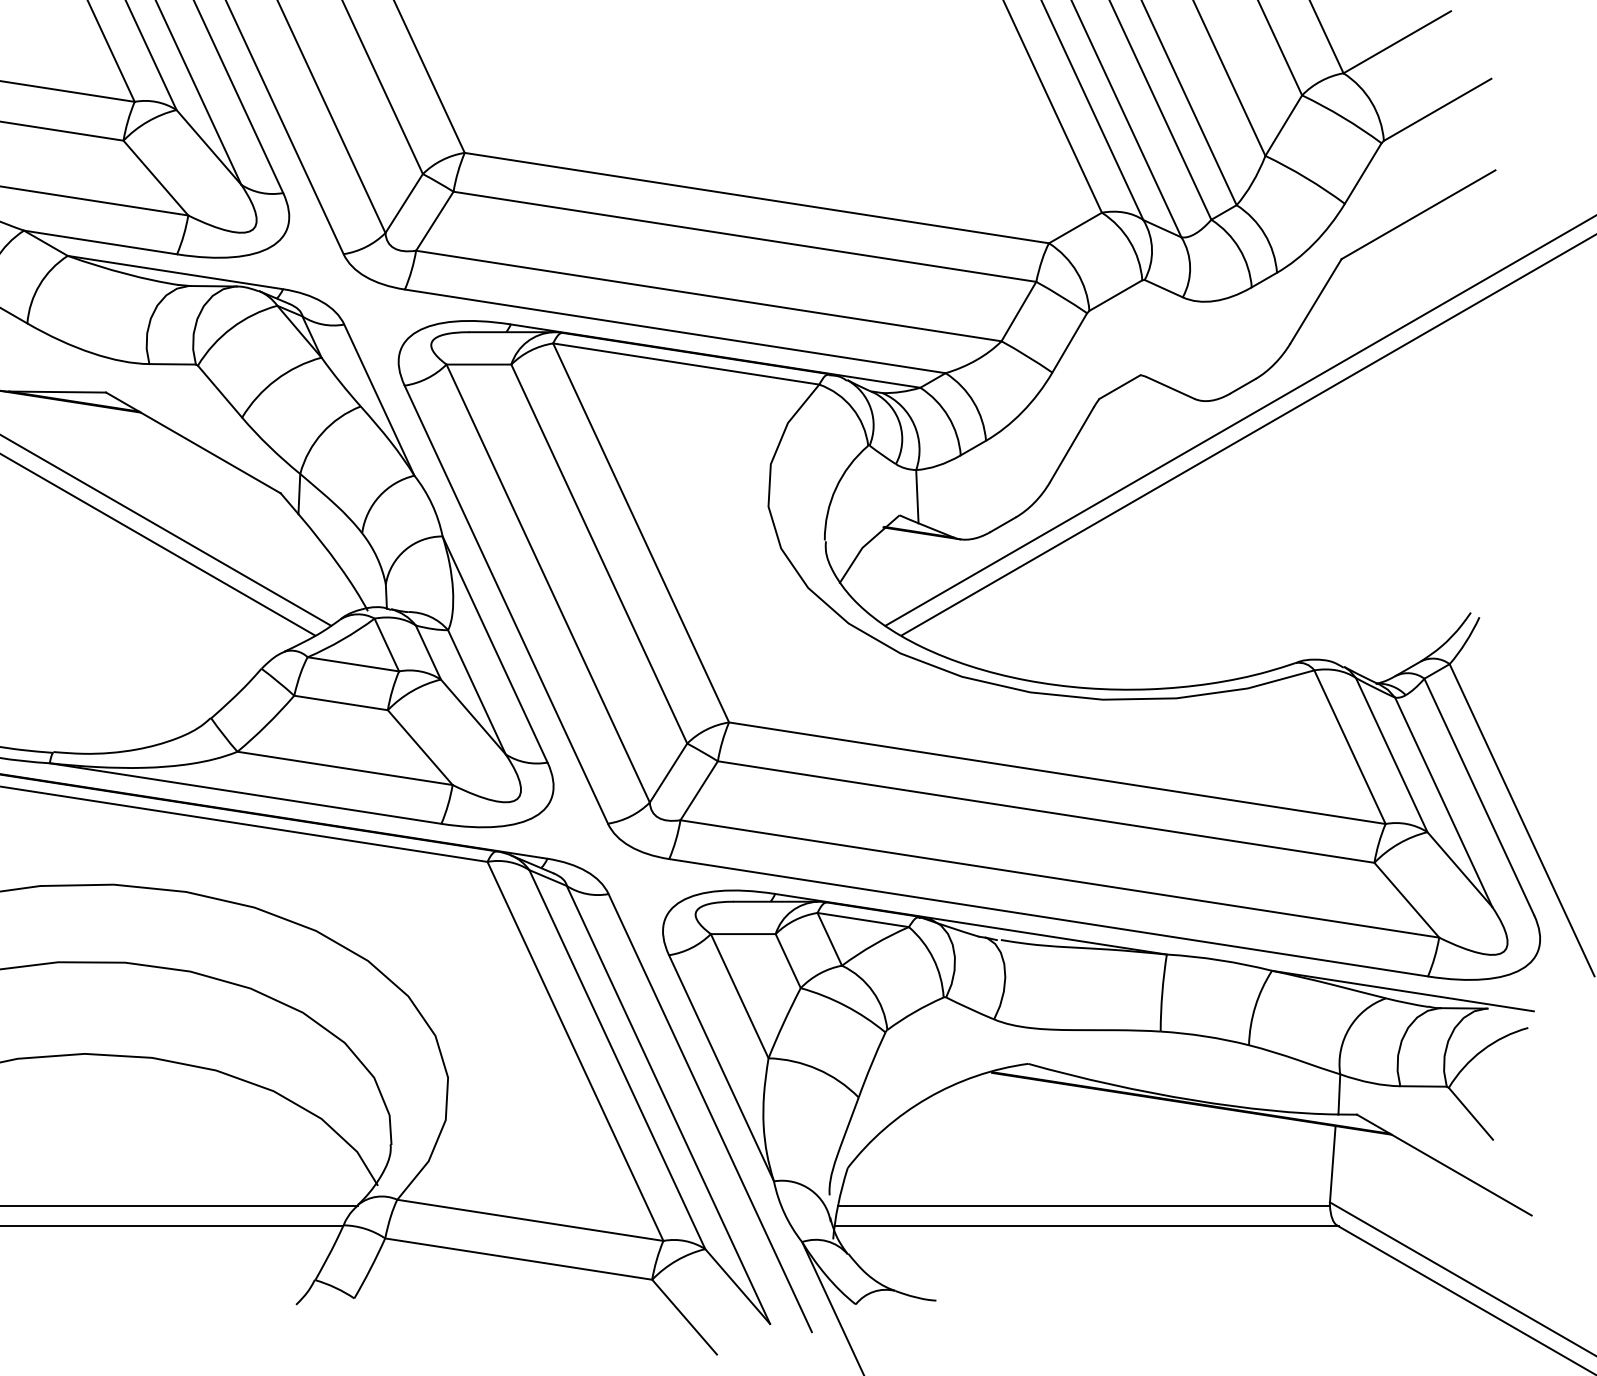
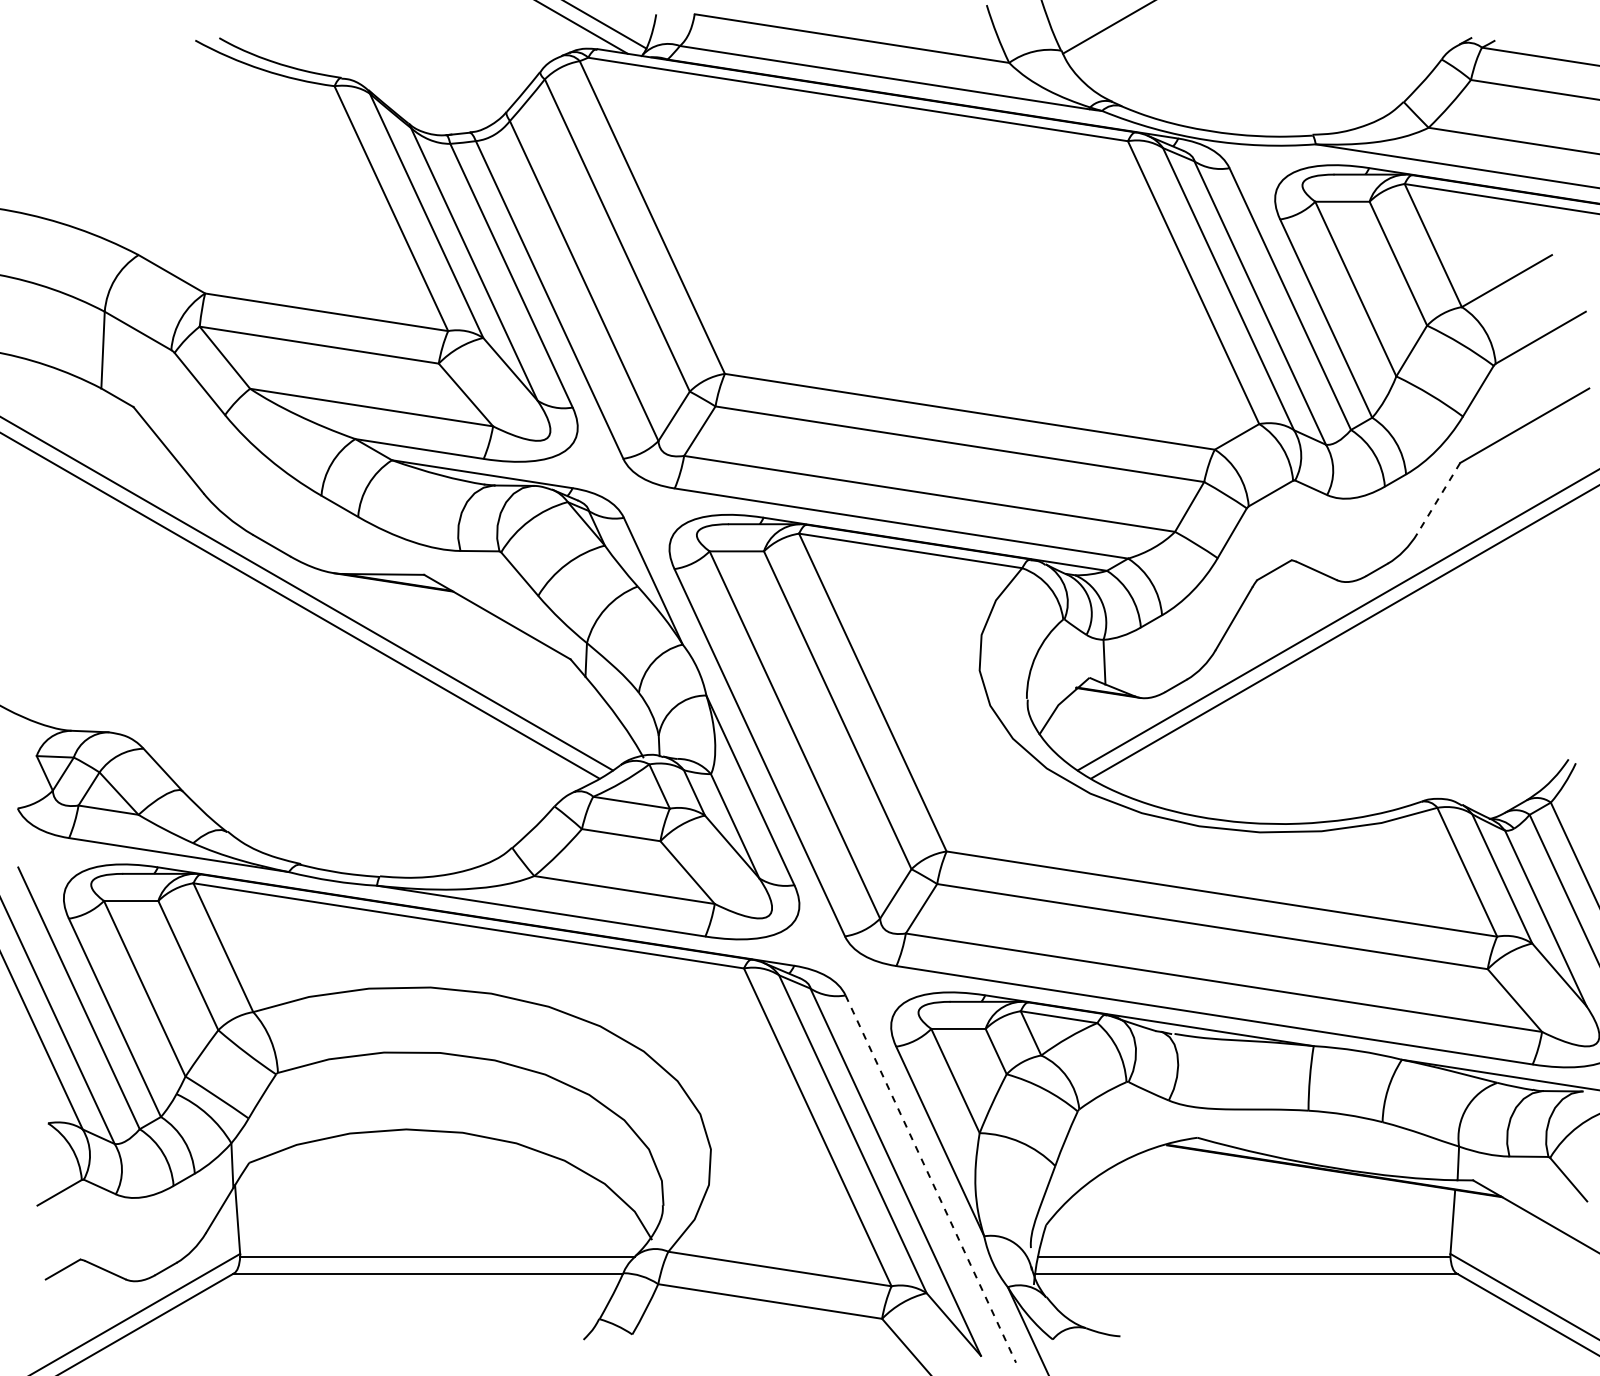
line: (1315, 301) -> (1438, 498), solid -> dashed
line: (711, 1113) -> (931, 1179), solid -> dashed

